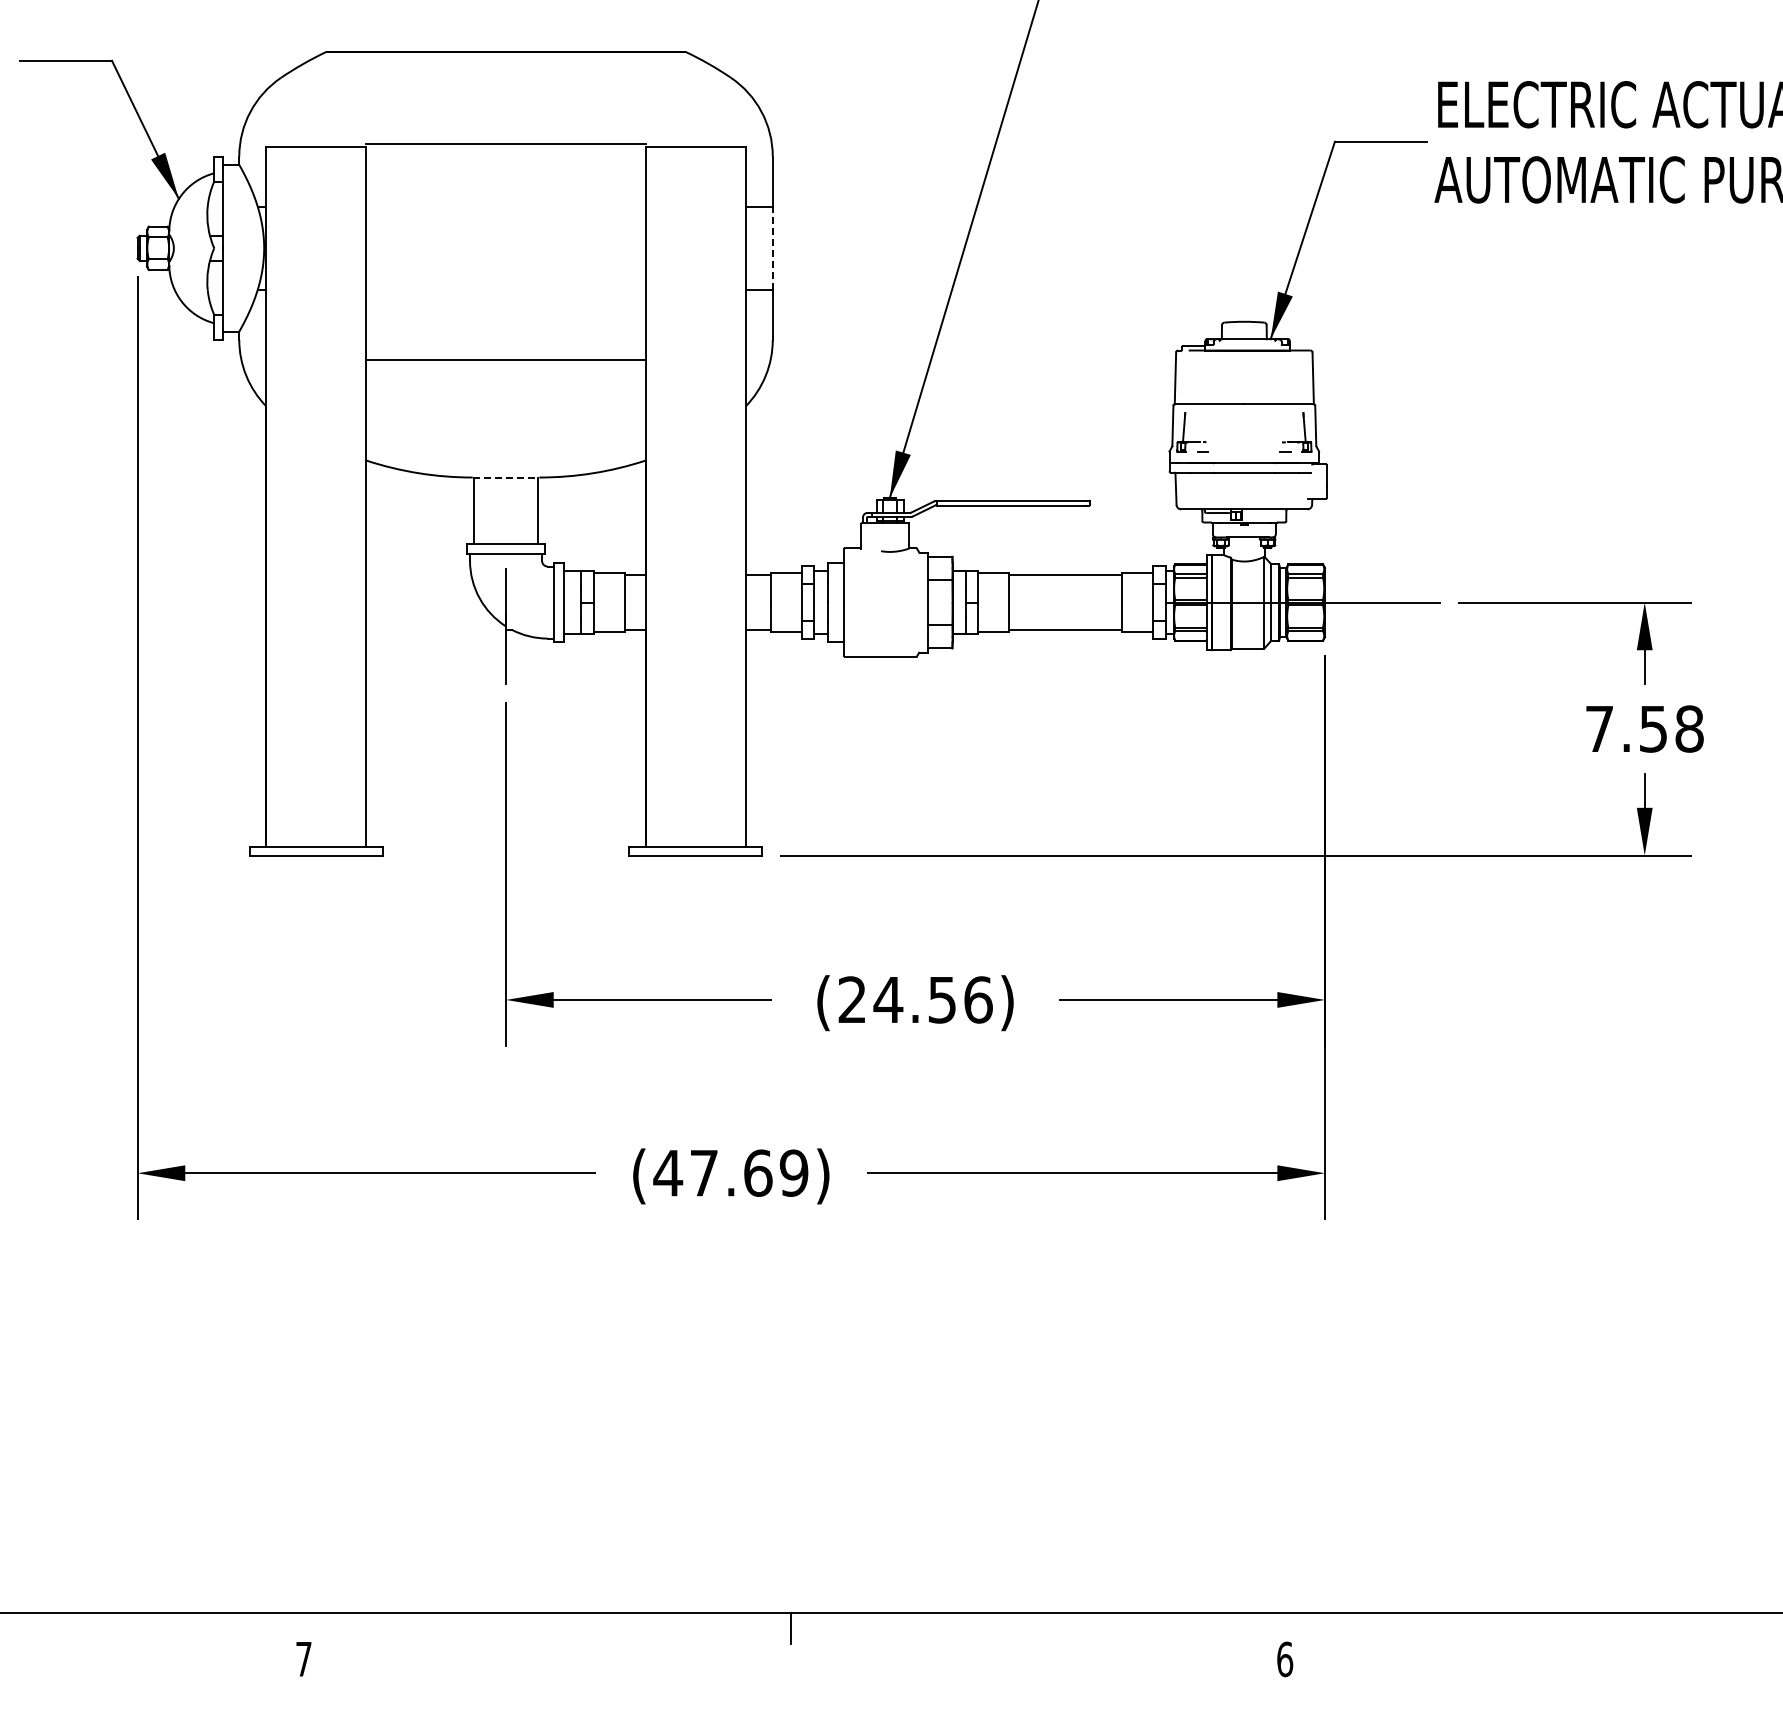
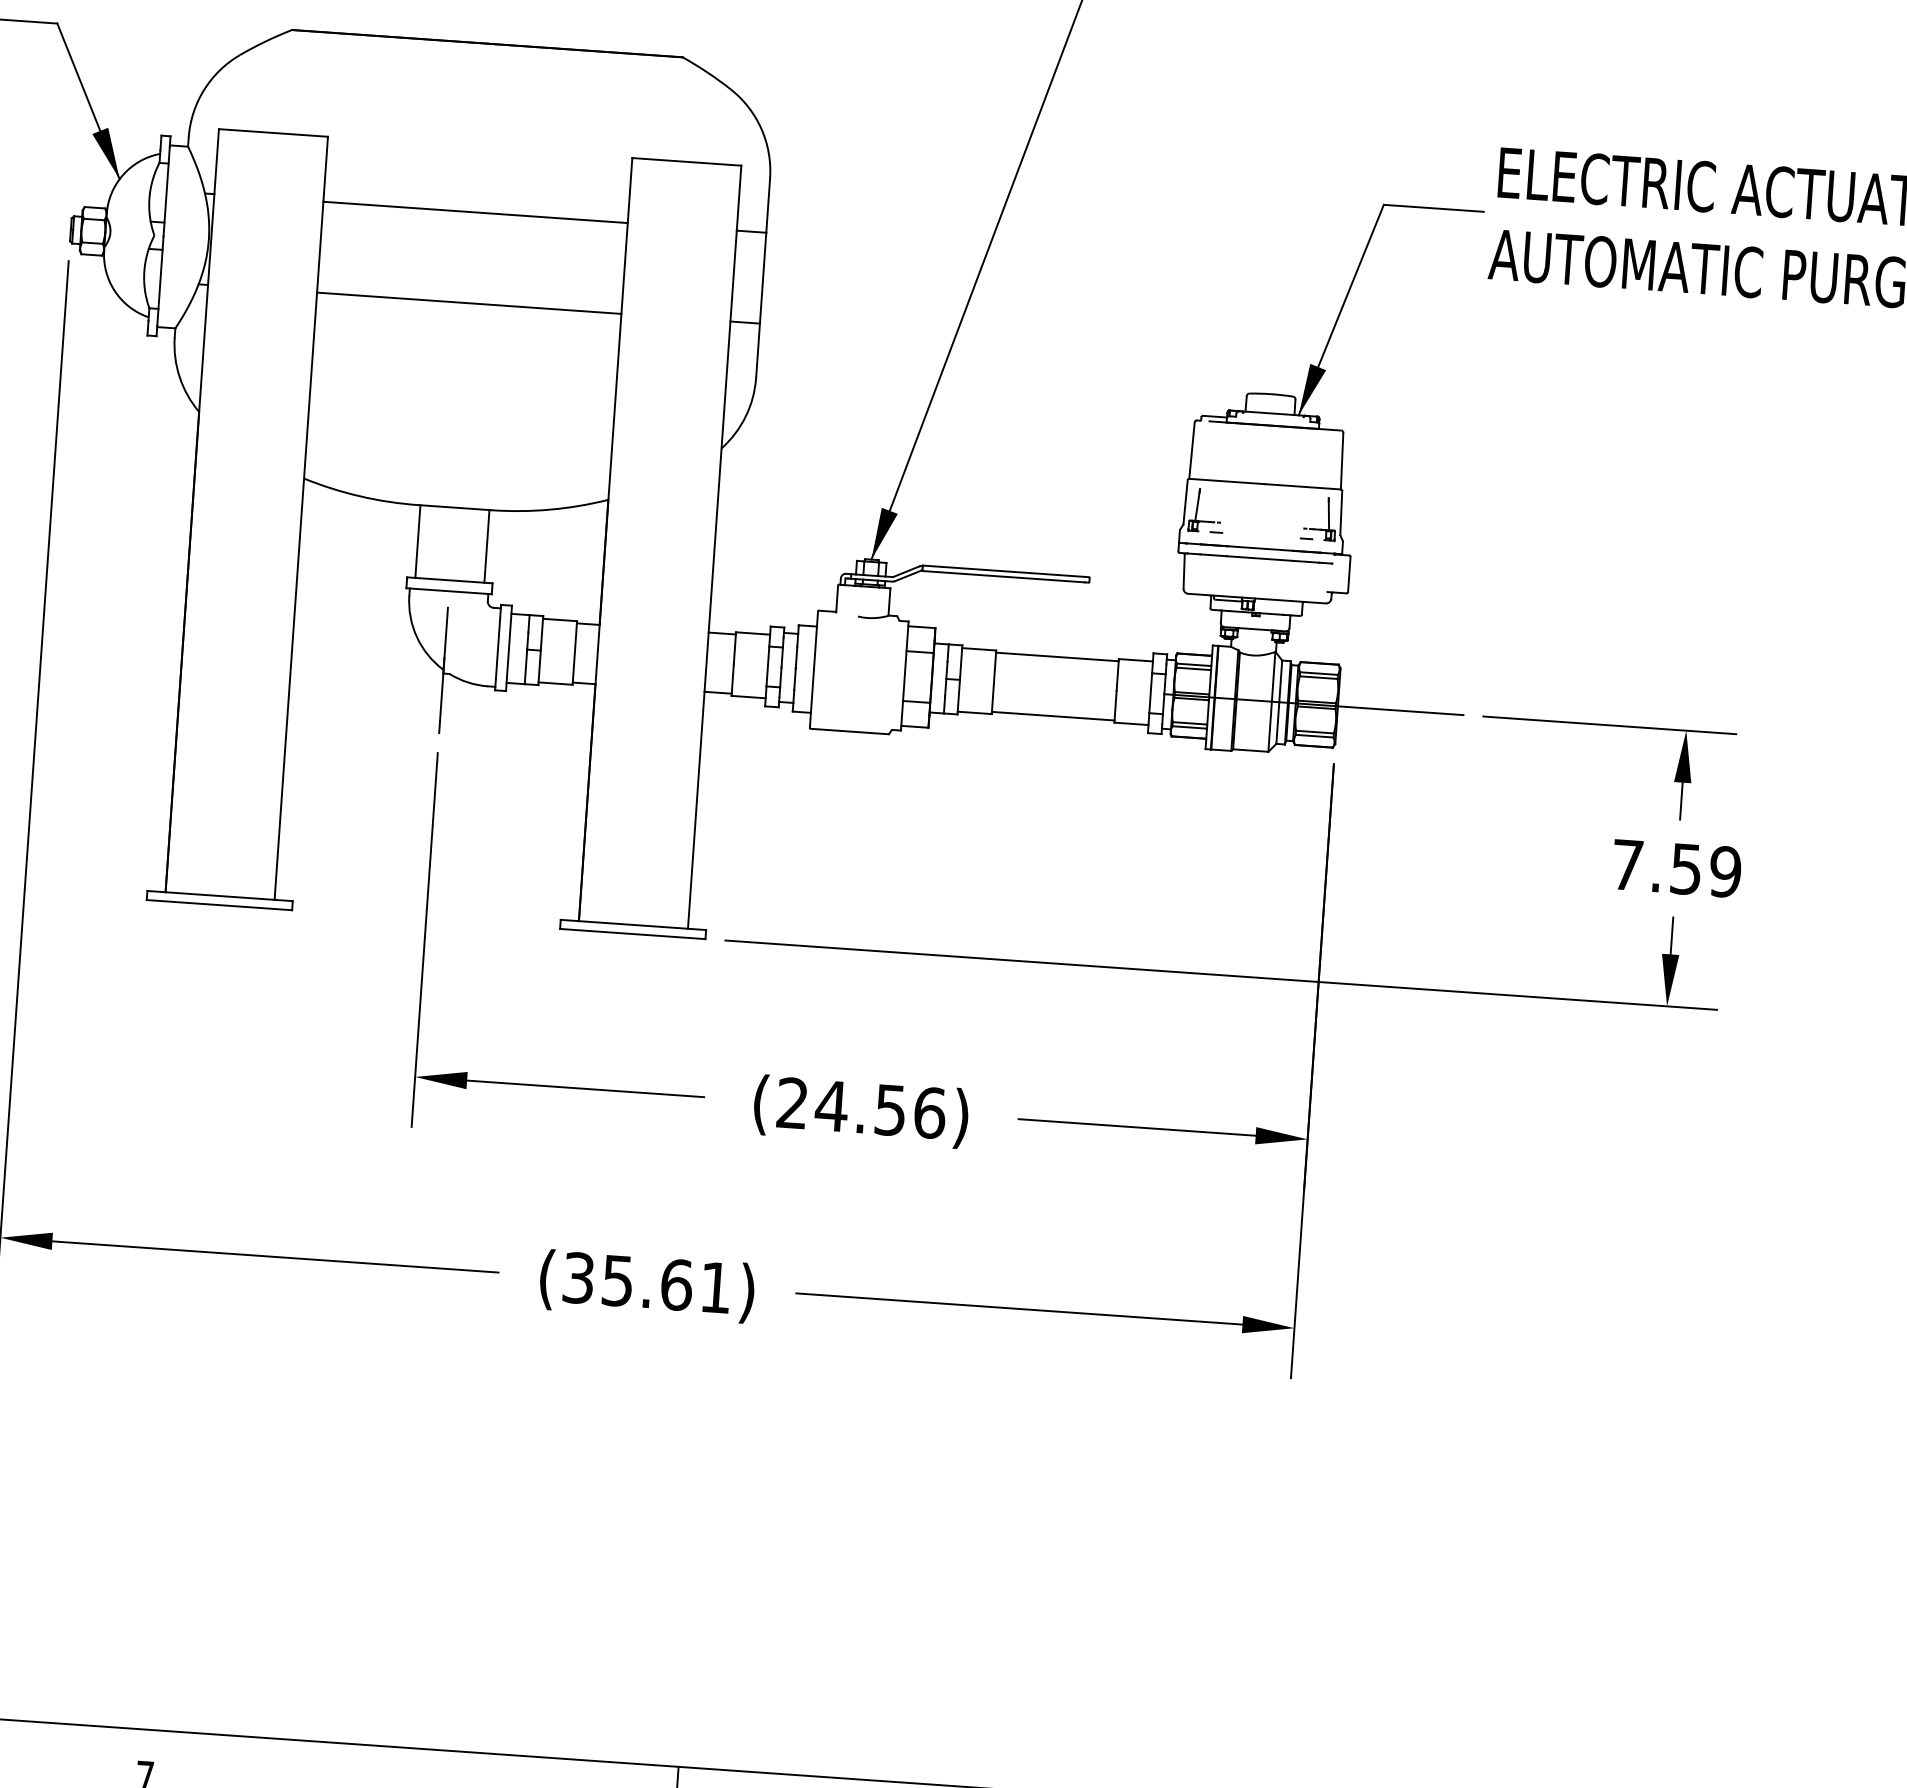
line: (505, 143) -> (475, 212), moved
line: (772, 248) -> (762, 278), dashed -> solid
line: (505, 359) -> (468, 302), moved
line: (506, 477) -> (455, 507), dashed -> solid
text: (1689, 728) -> (1725, 871), 7.58 -> 7.59
text: (730, 1172) -> (646, 1282), (47.69) -> (35.61)

